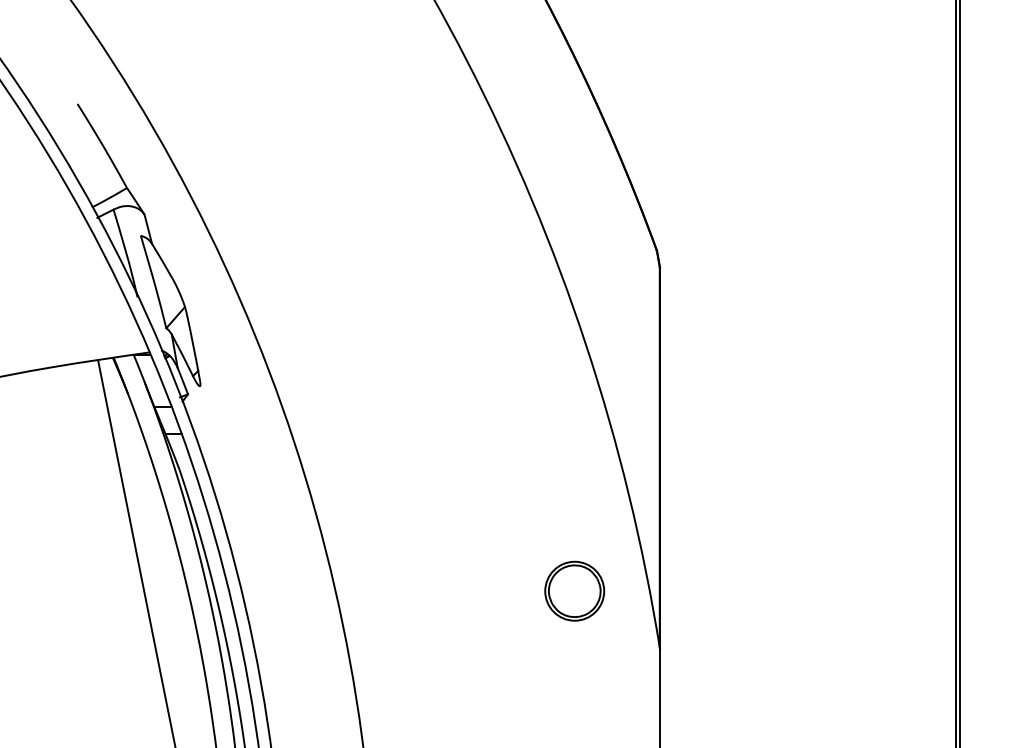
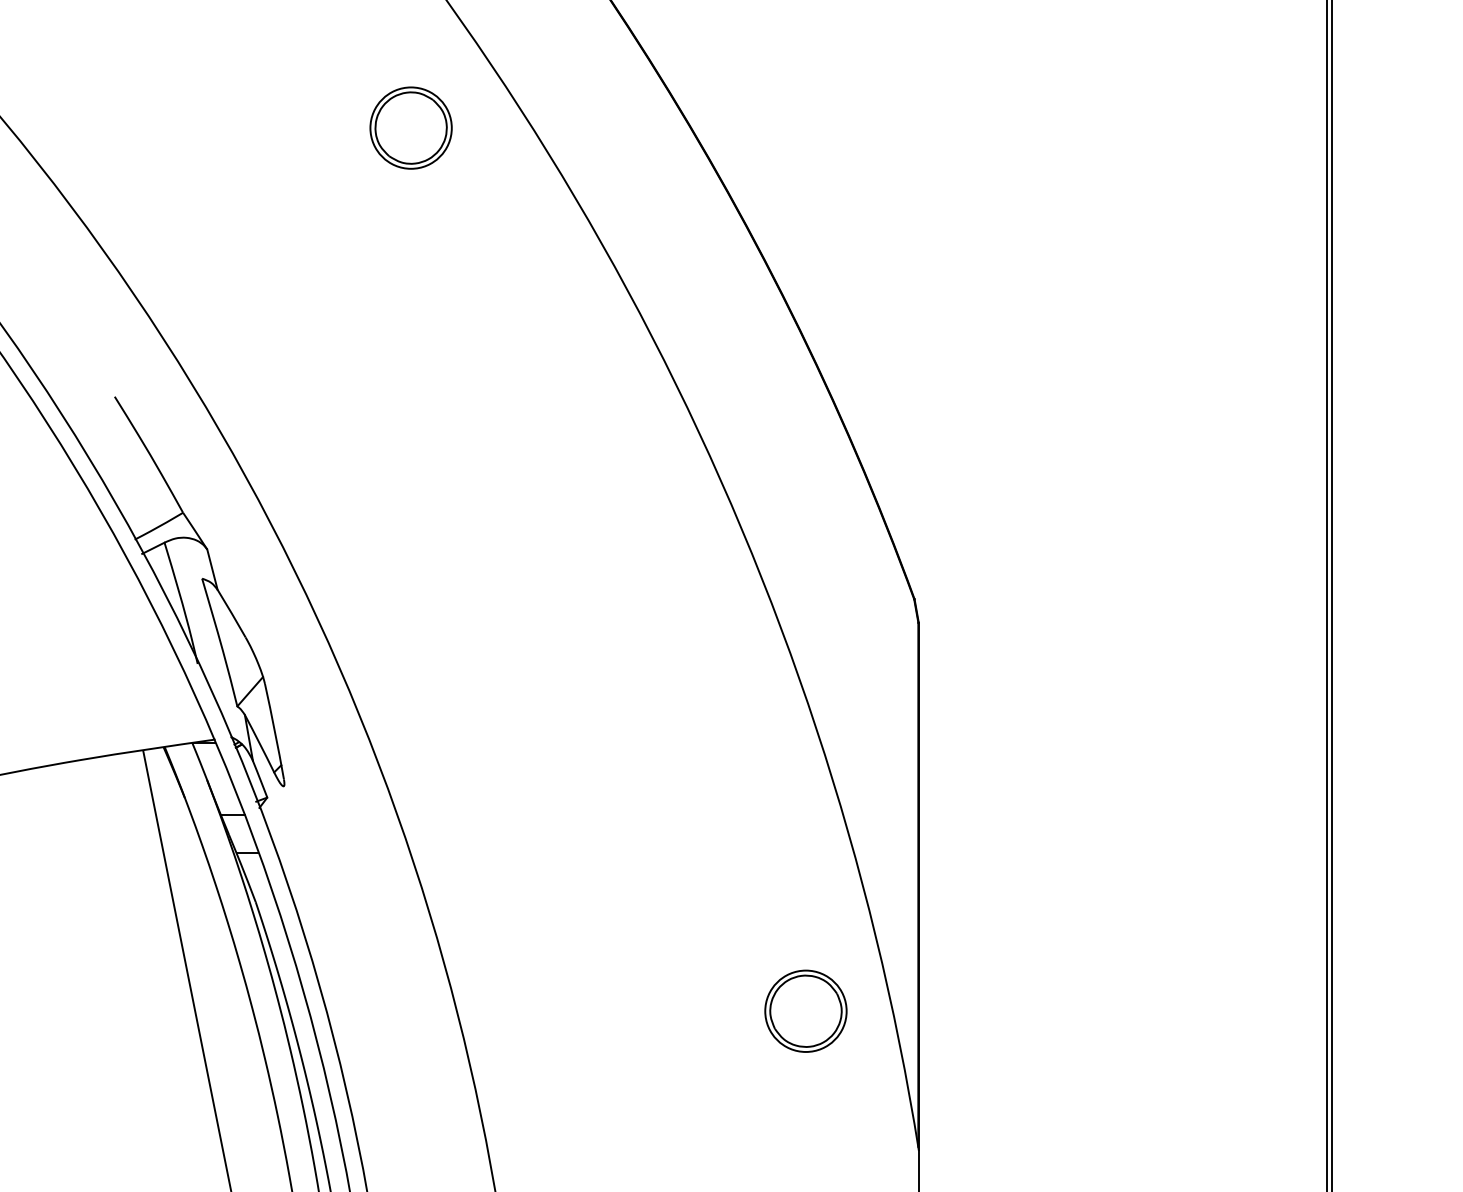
part: (574, 590) -> (805, 1010), moved

